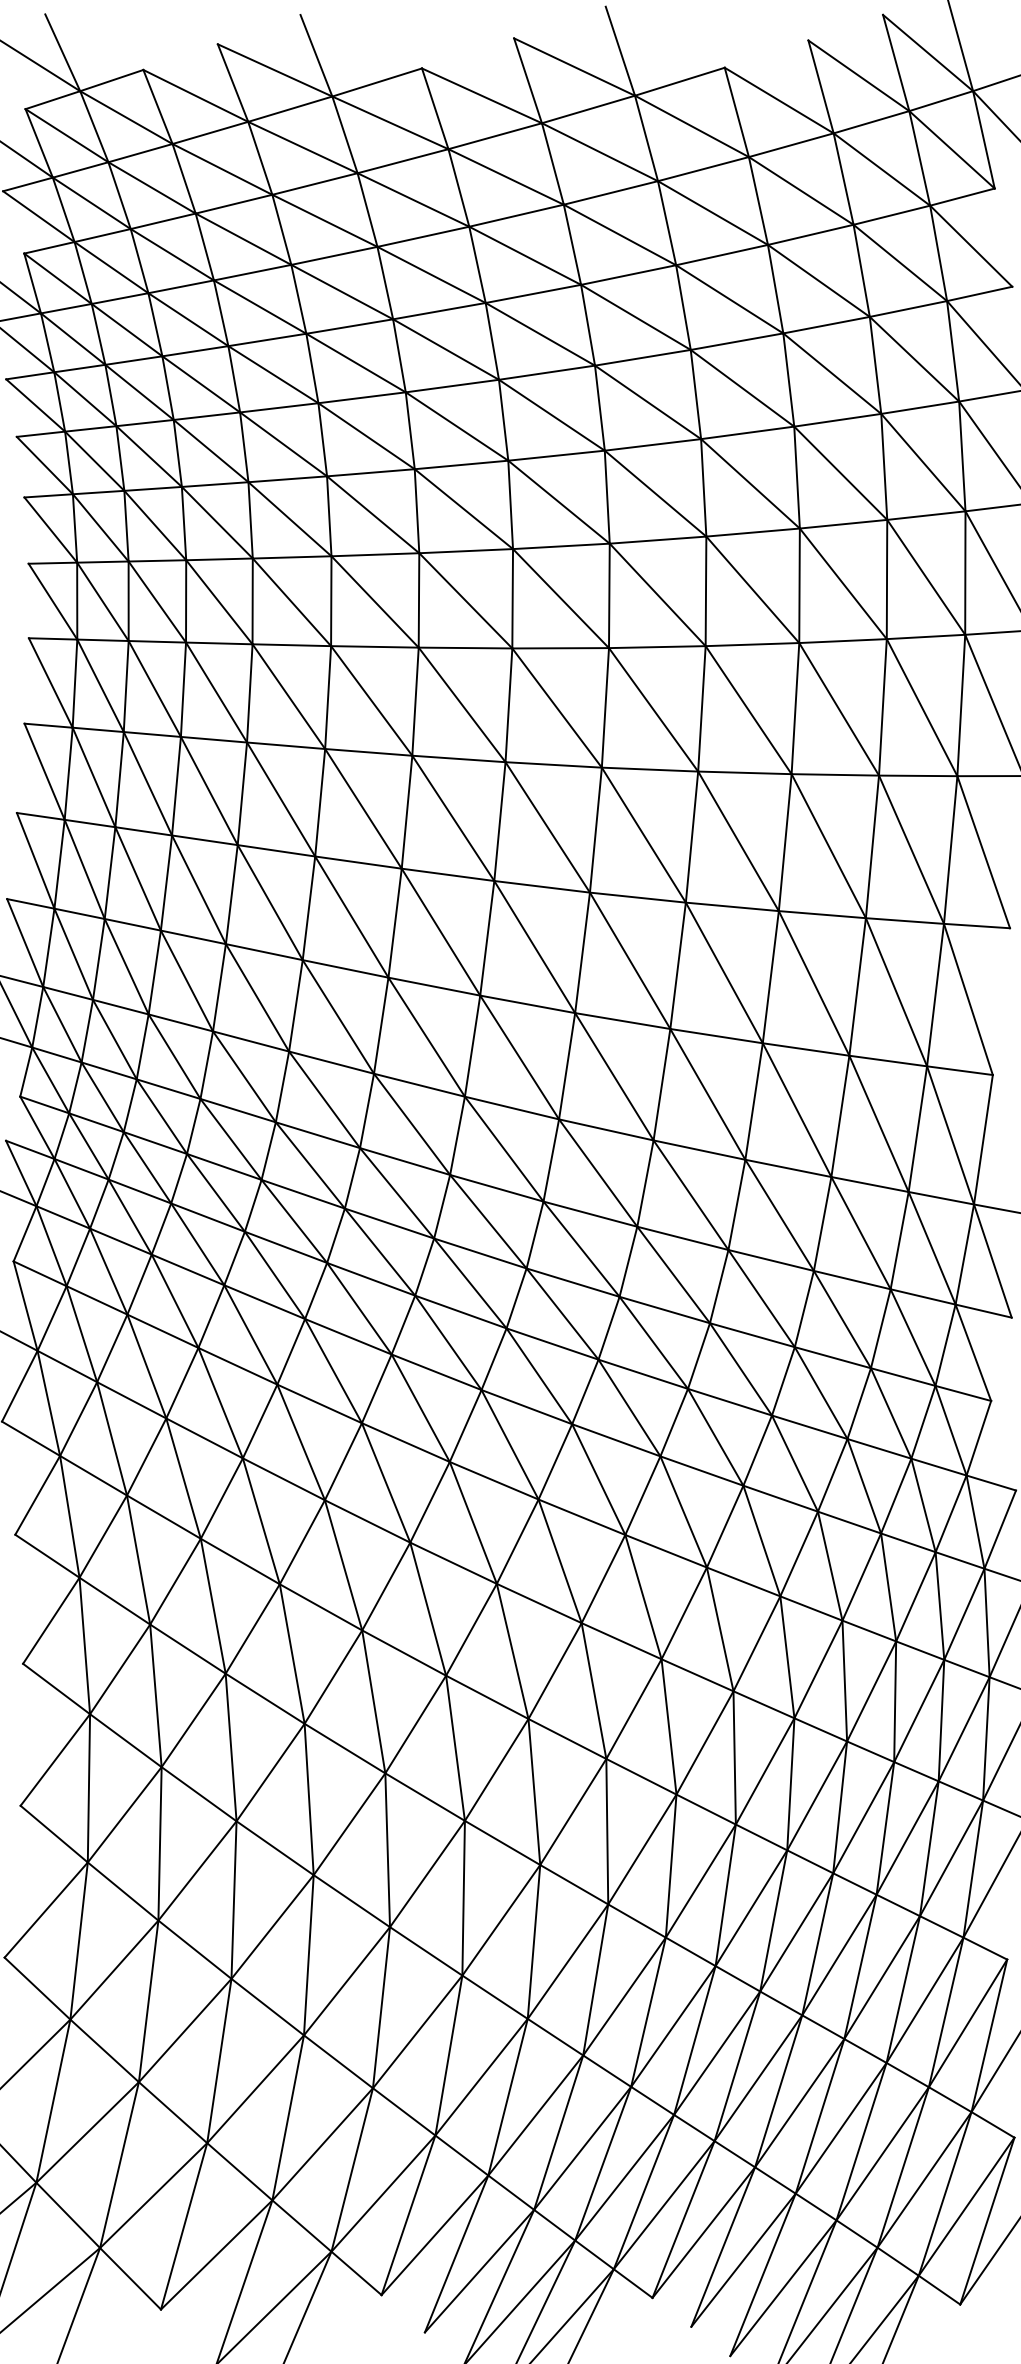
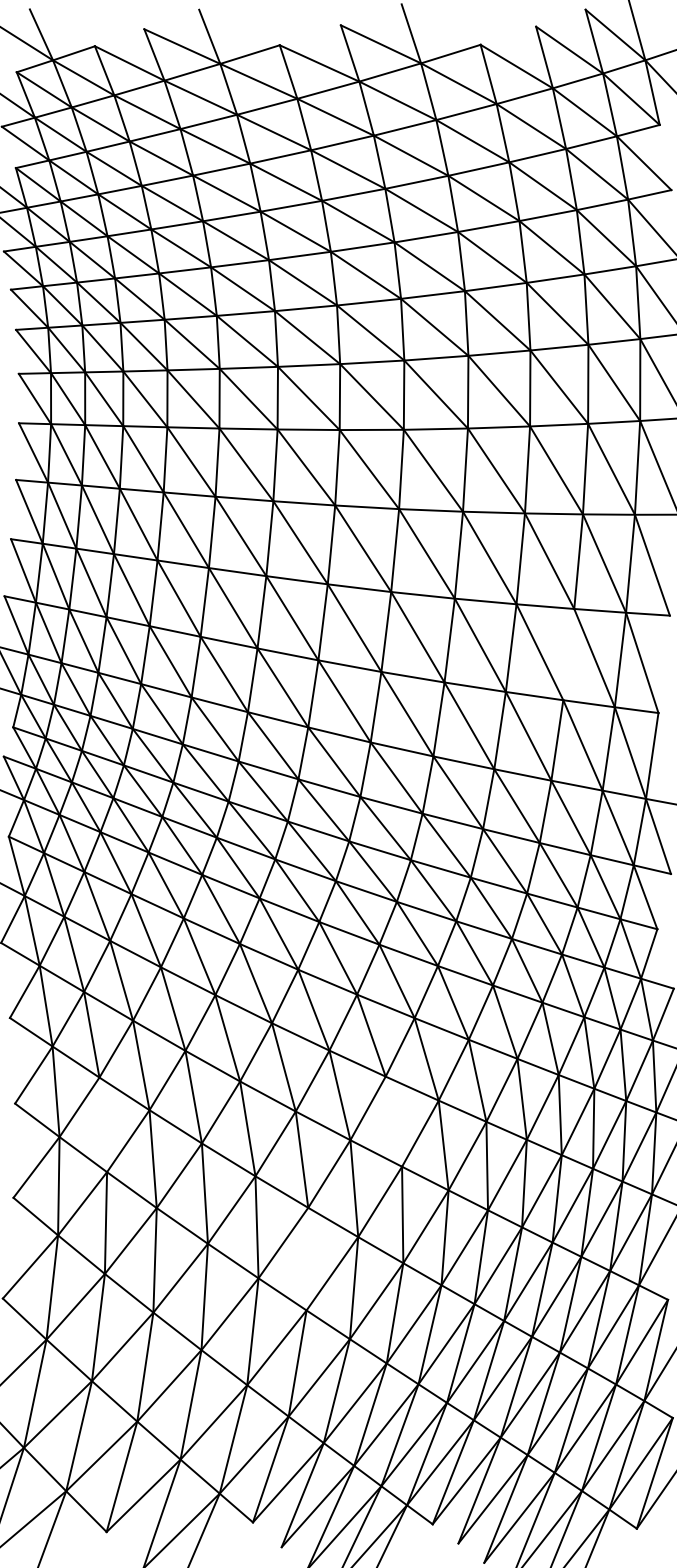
line: (857, 986) -> (568, 654), removed
line: (593, 1690) -> (393, 1121), removed
line: (156, 1695) -> (103, 1124), removed
line: (463, 1897) -> (307, 1258), removed

